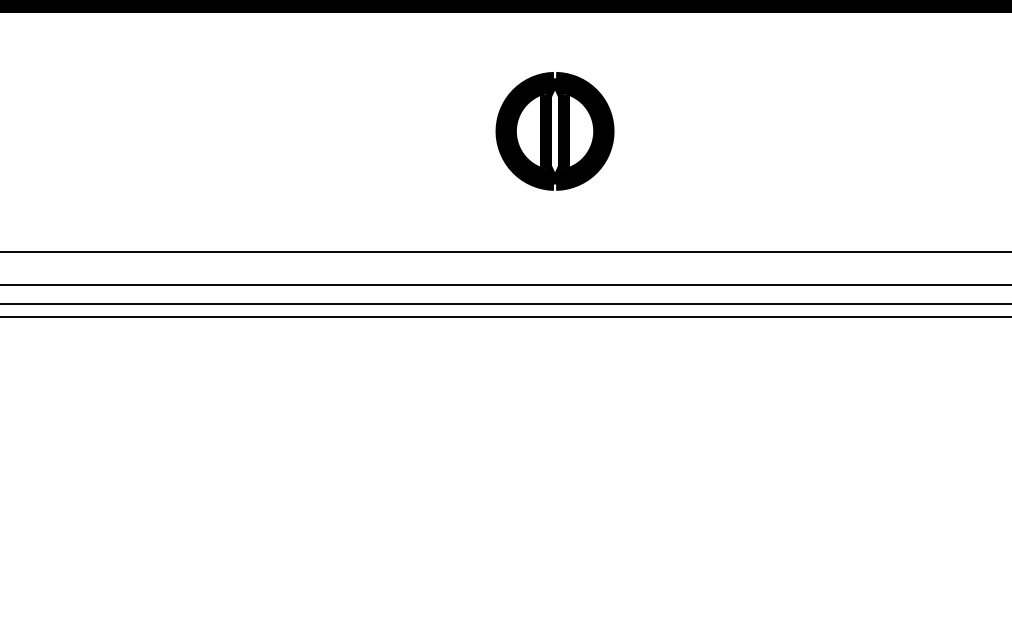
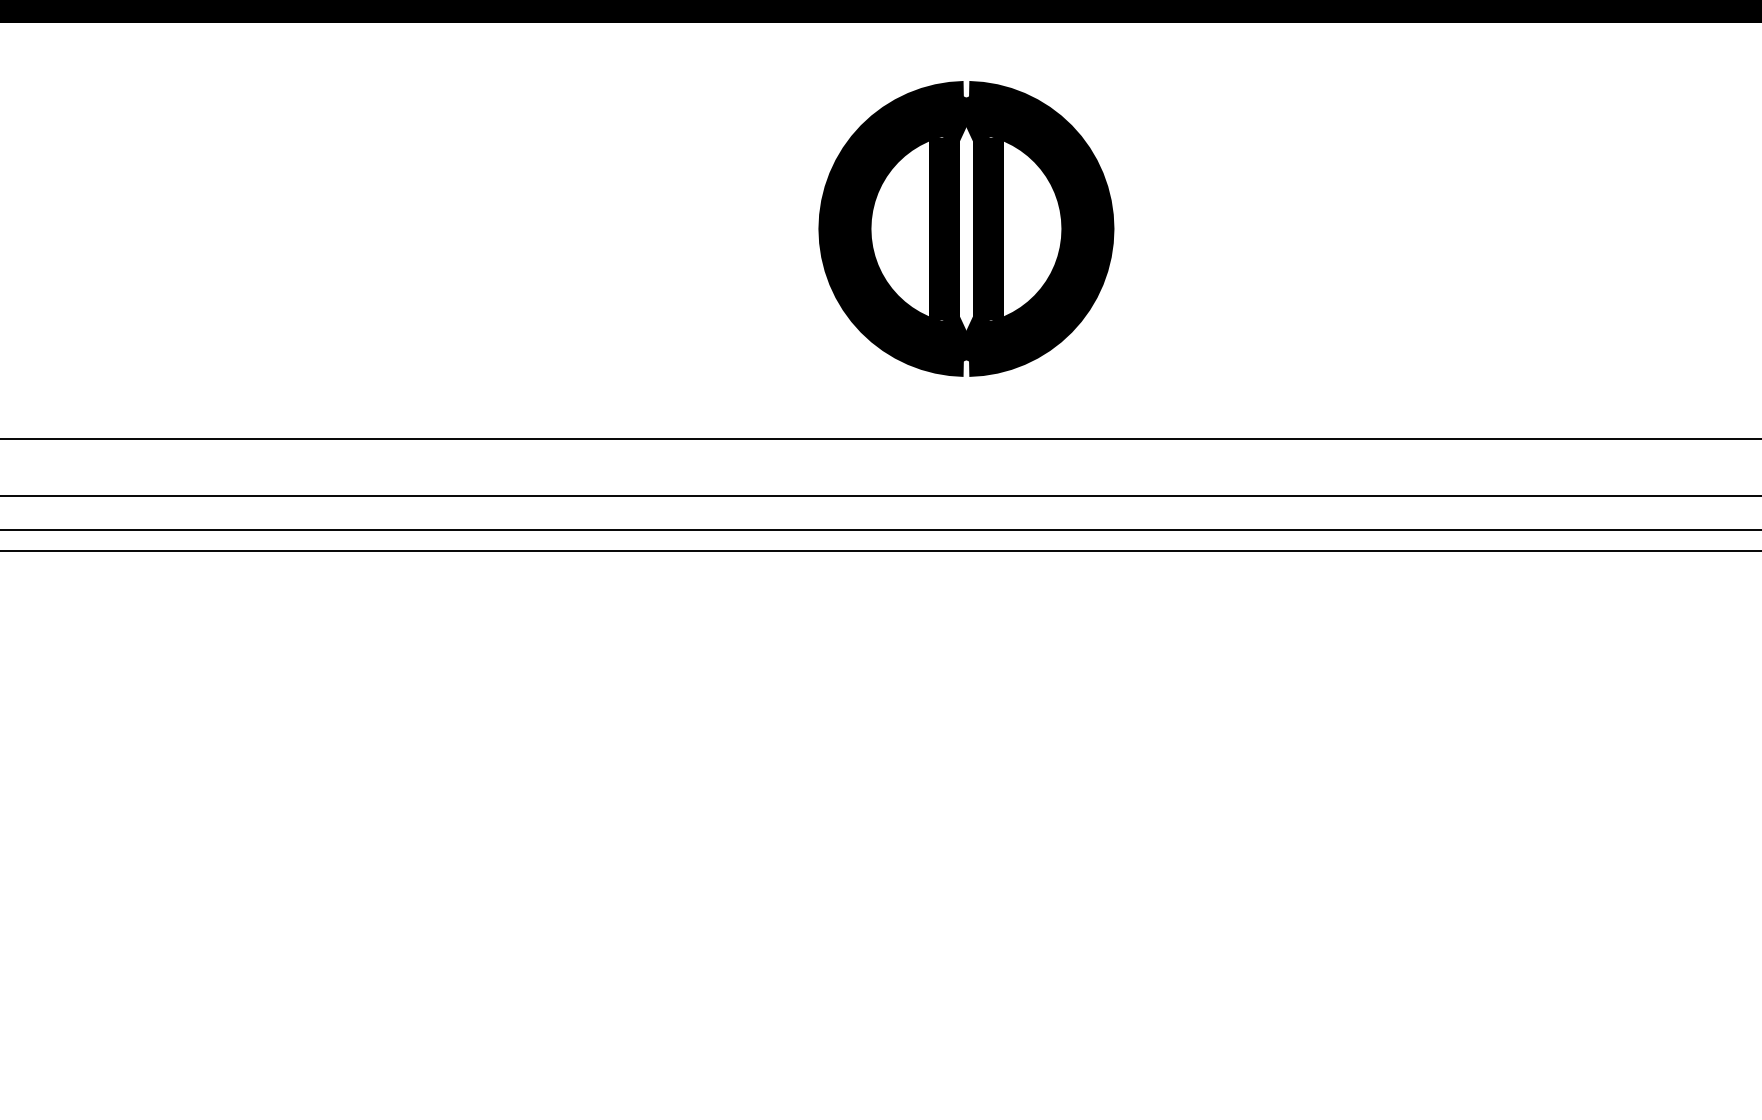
part: (554, 131) -> (965, 229), size x1.43

